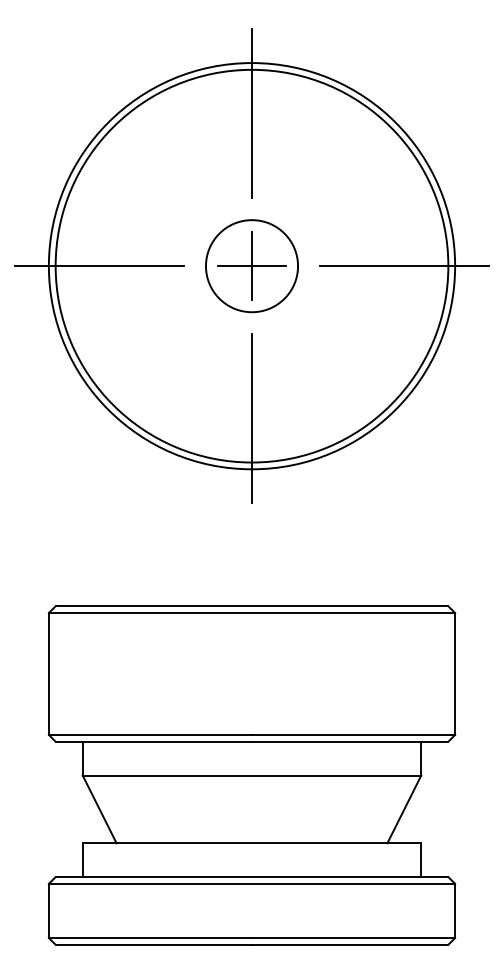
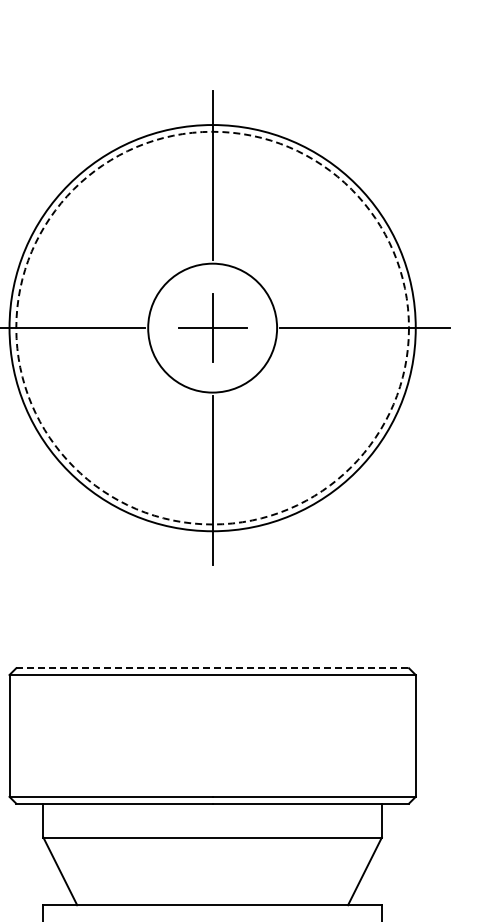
circle: (251, 265) -> (212, 327), solid -> dashed
circle: (251, 266) -> (212, 328), size x1.4
line: (252, 606) -> (213, 668), solid -> dashed

